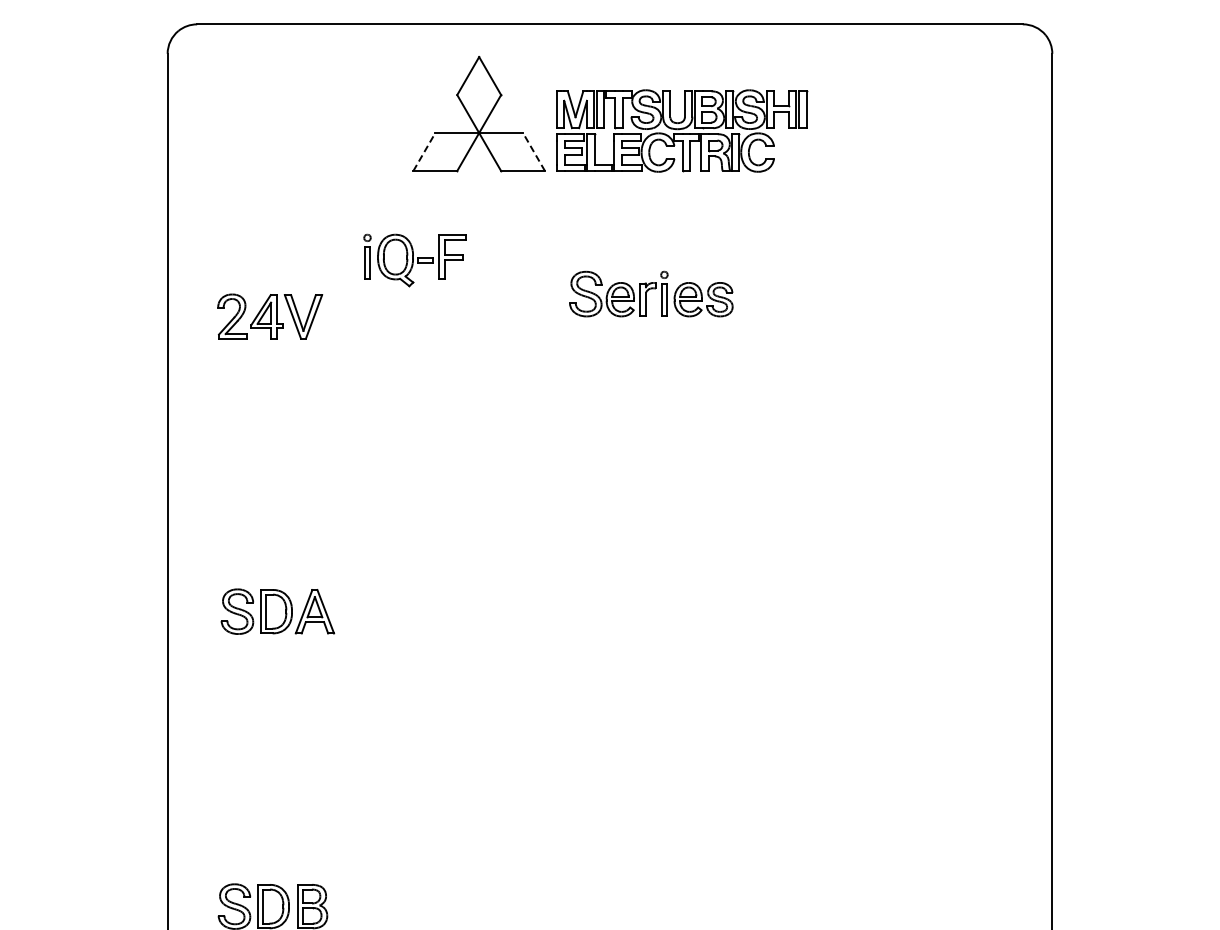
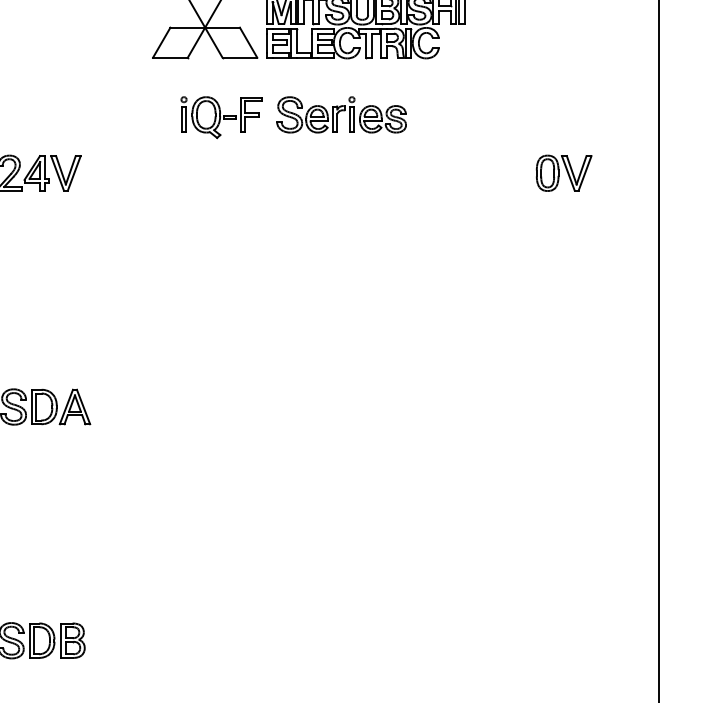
line: (424, 152) -> (161, 43), dashed -> solid
line: (534, 152) -> (248, 43), dashed -> solid
part: (414, 260) -> (221, 117), moved
part: (651, 293) -> (341, 114), moved
part: (931, 316) -> (563, 173), added

